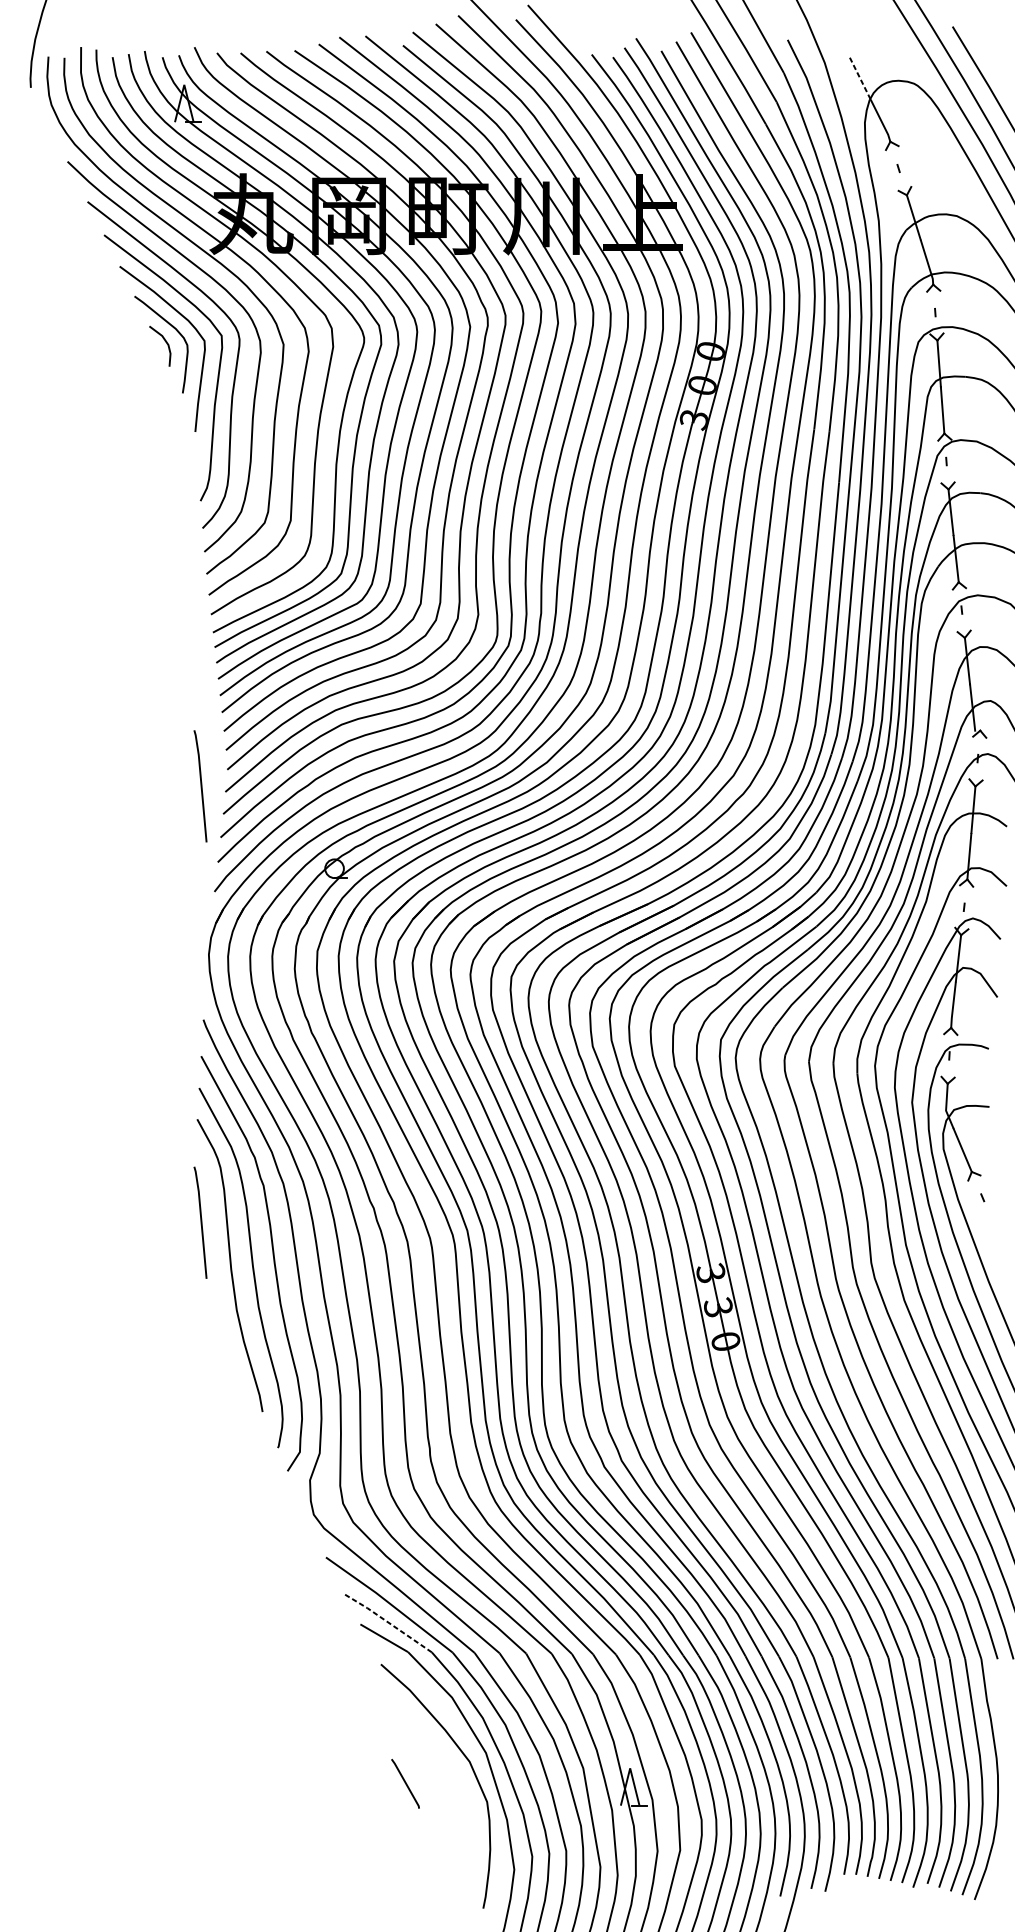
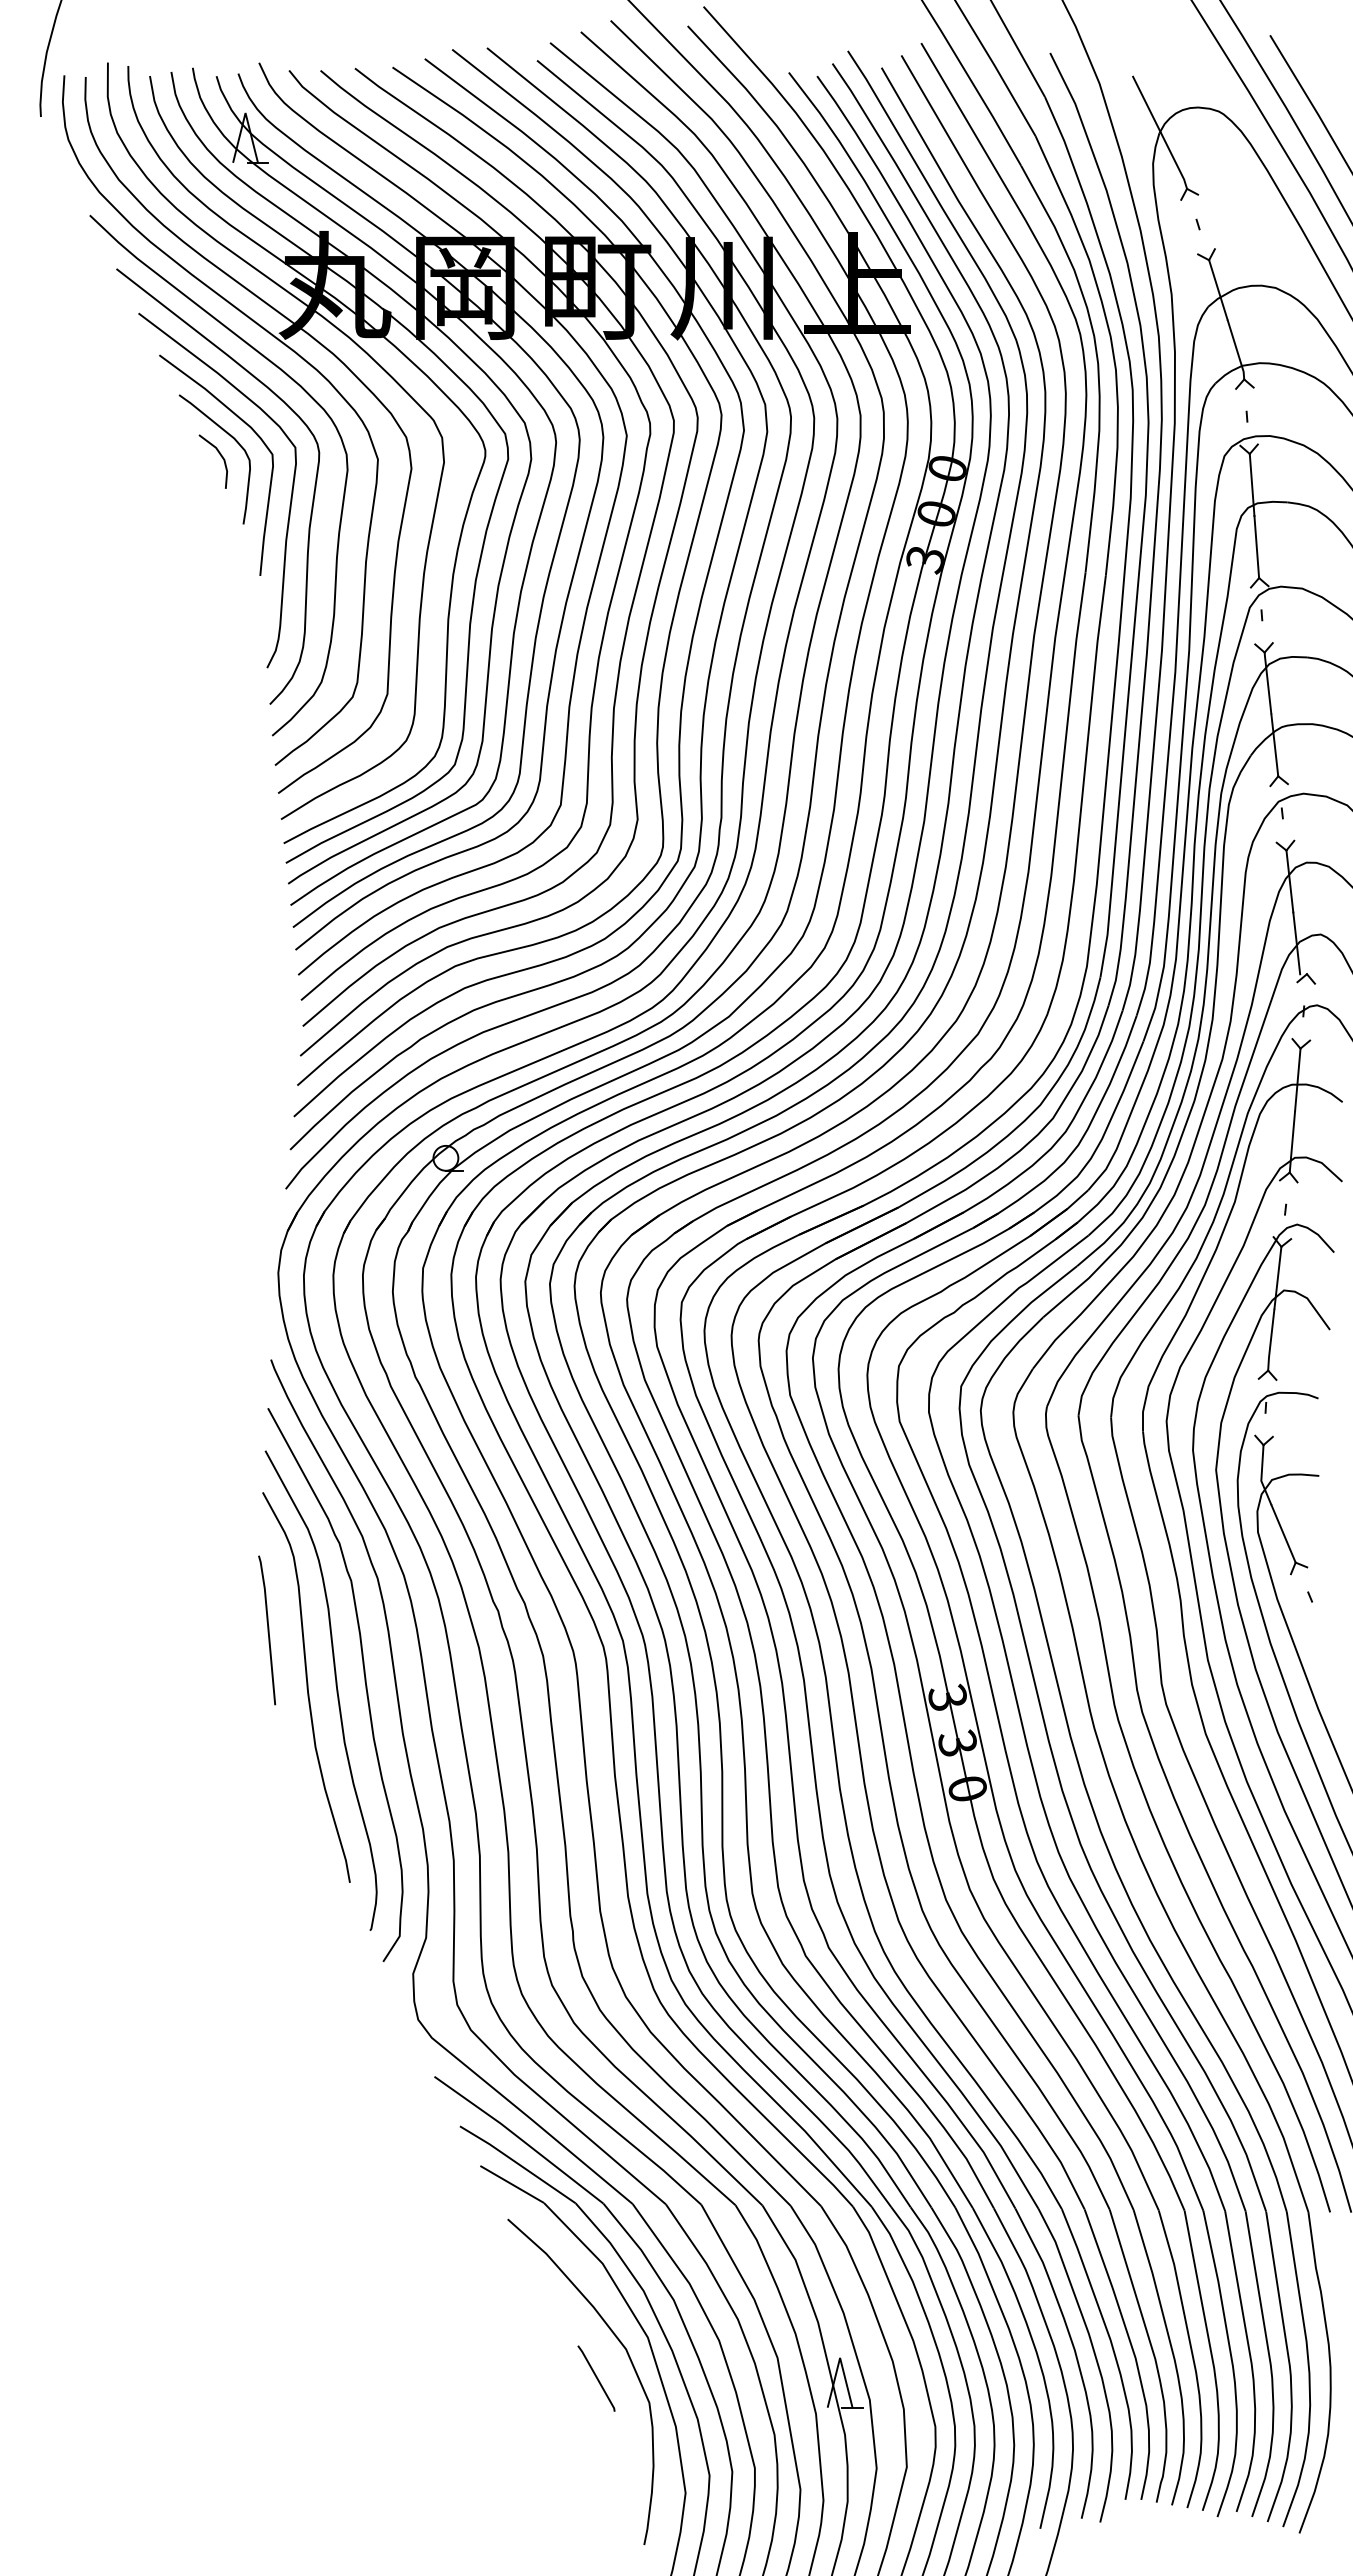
line: (860, 79) -> (1147, 105), dashed -> solid
line: (200, 786) -> (267, 1048), removed
line: (389, 1622) -> (518, 2163), dashed -> solid
line: (405, 1783) -> (596, 2378), moved

